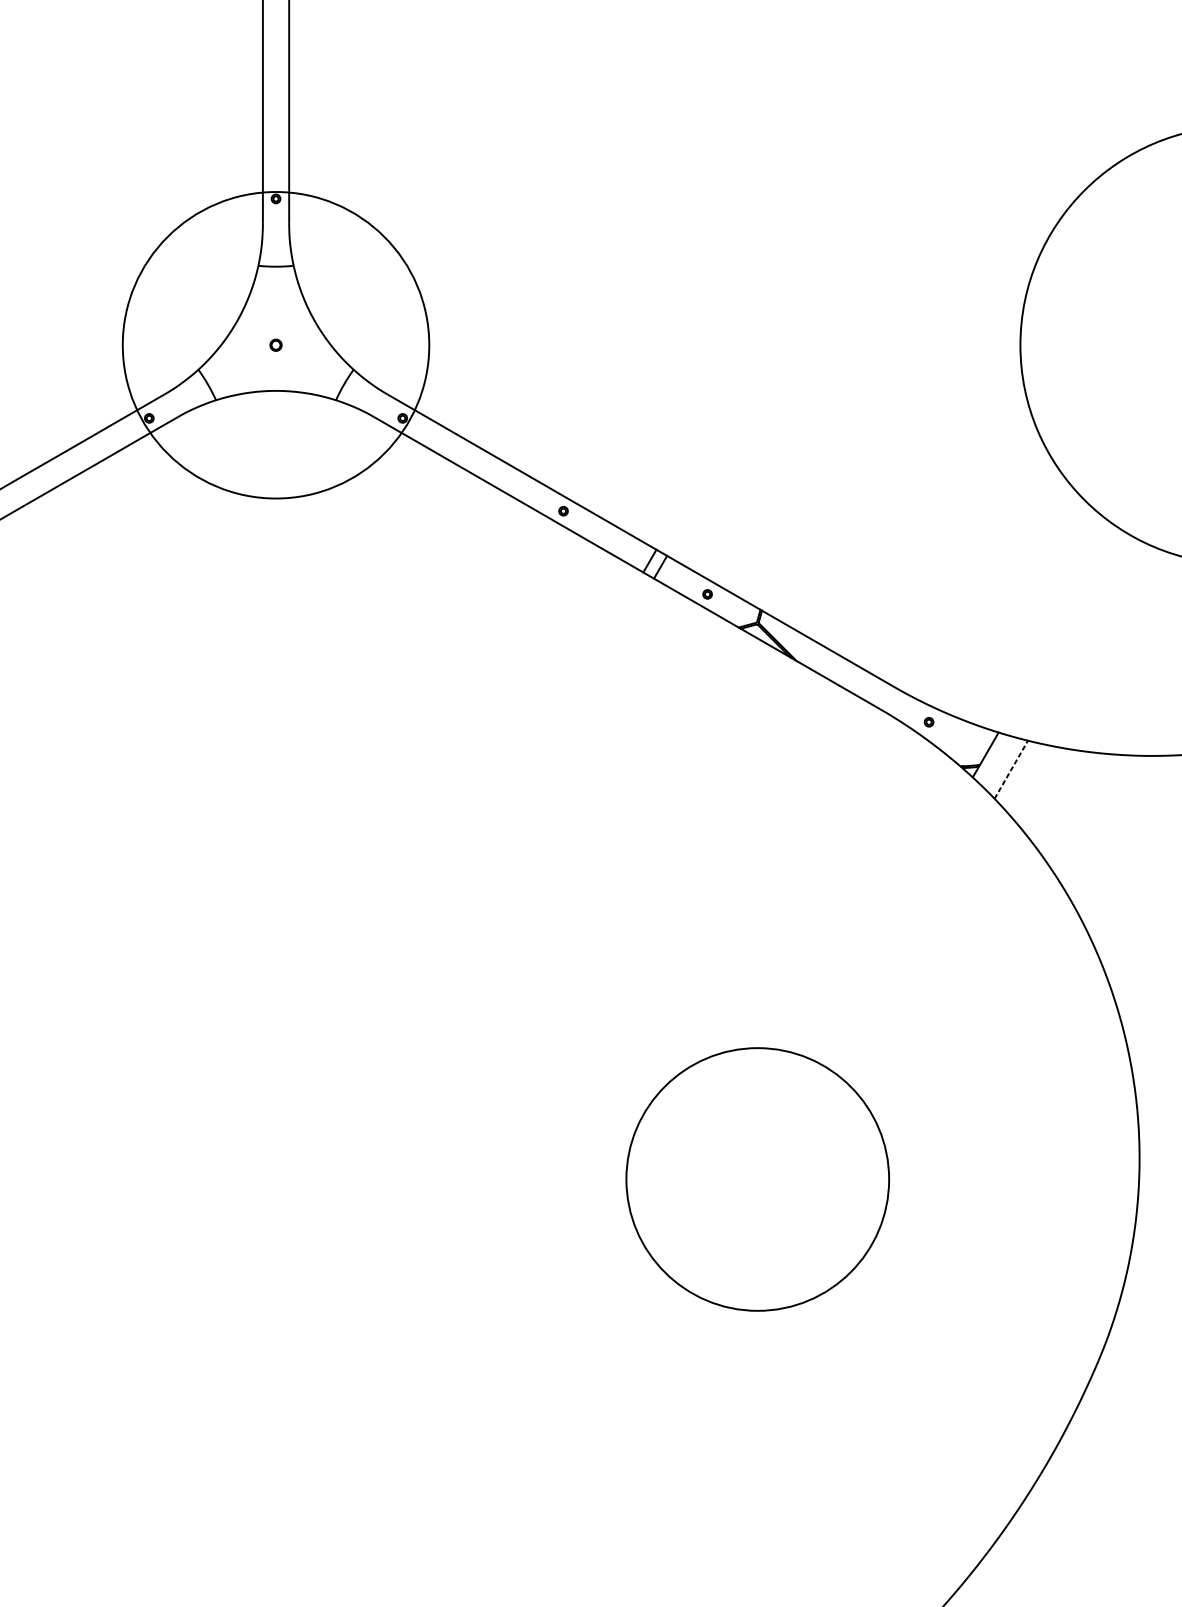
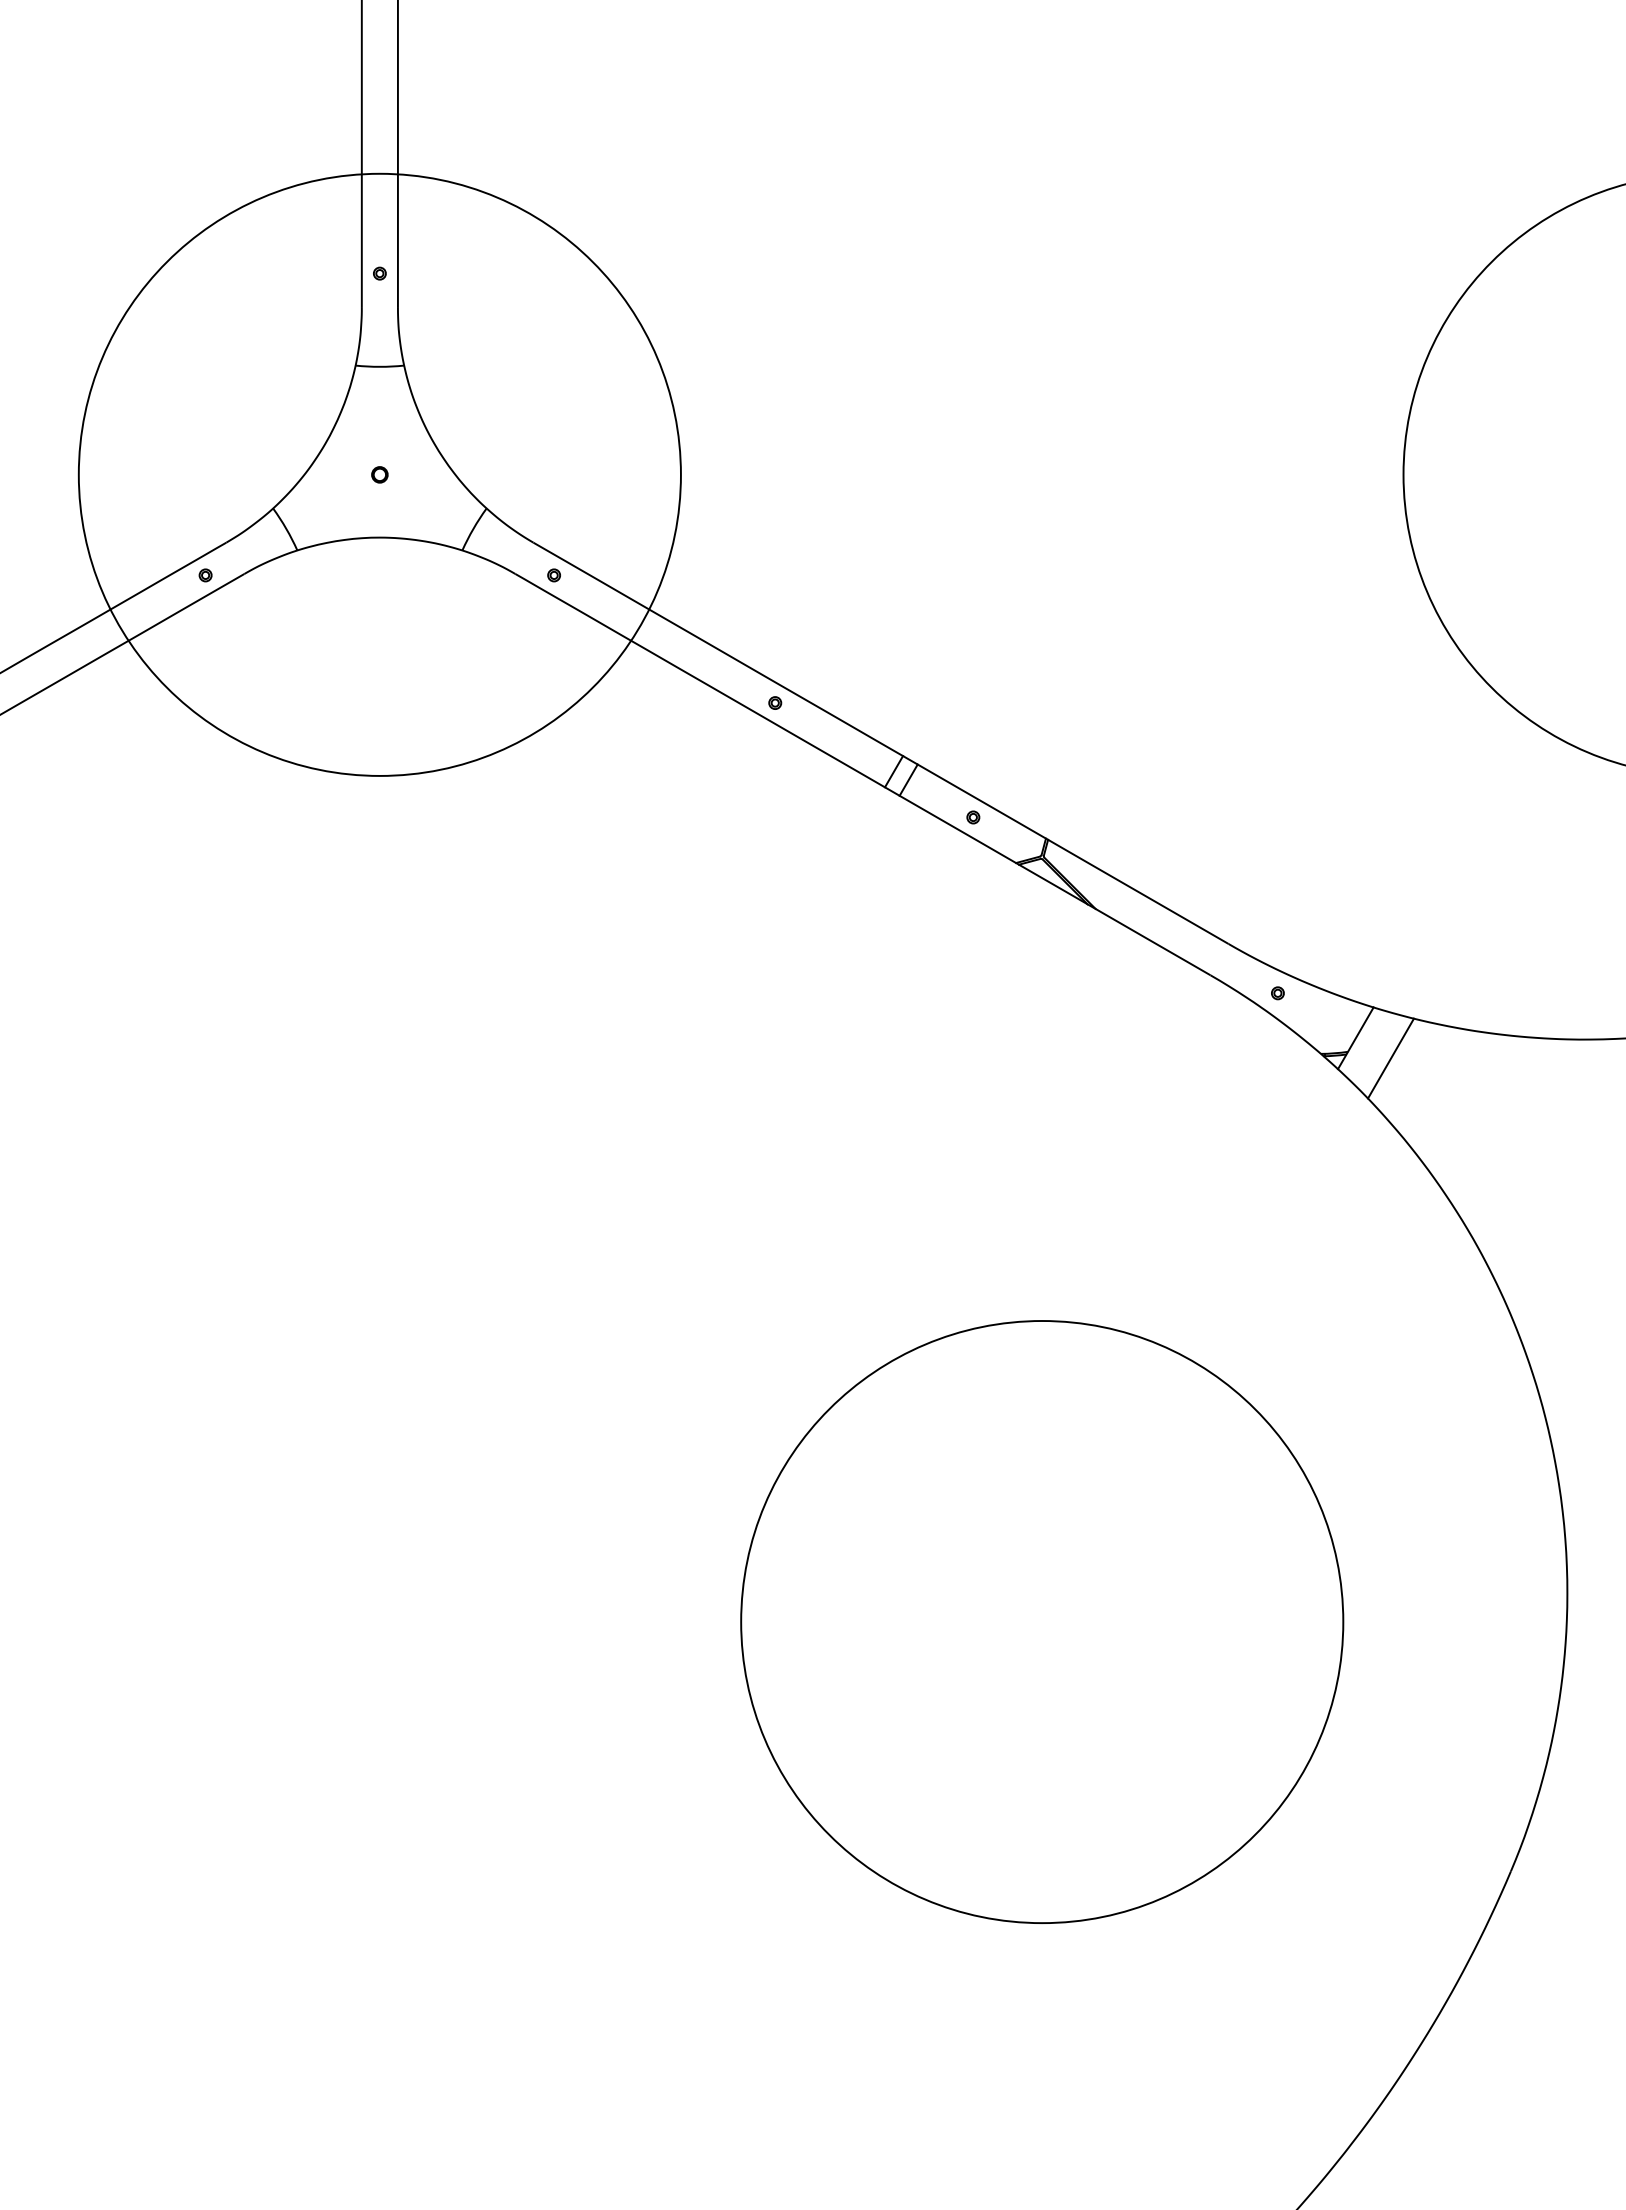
circle: (275, 345) -> (379, 474), size x1.43
line: (1011, 769) -> (1391, 1058), dashed -> solid
circle: (757, 1179) -> (1042, 1621), size x1.67

